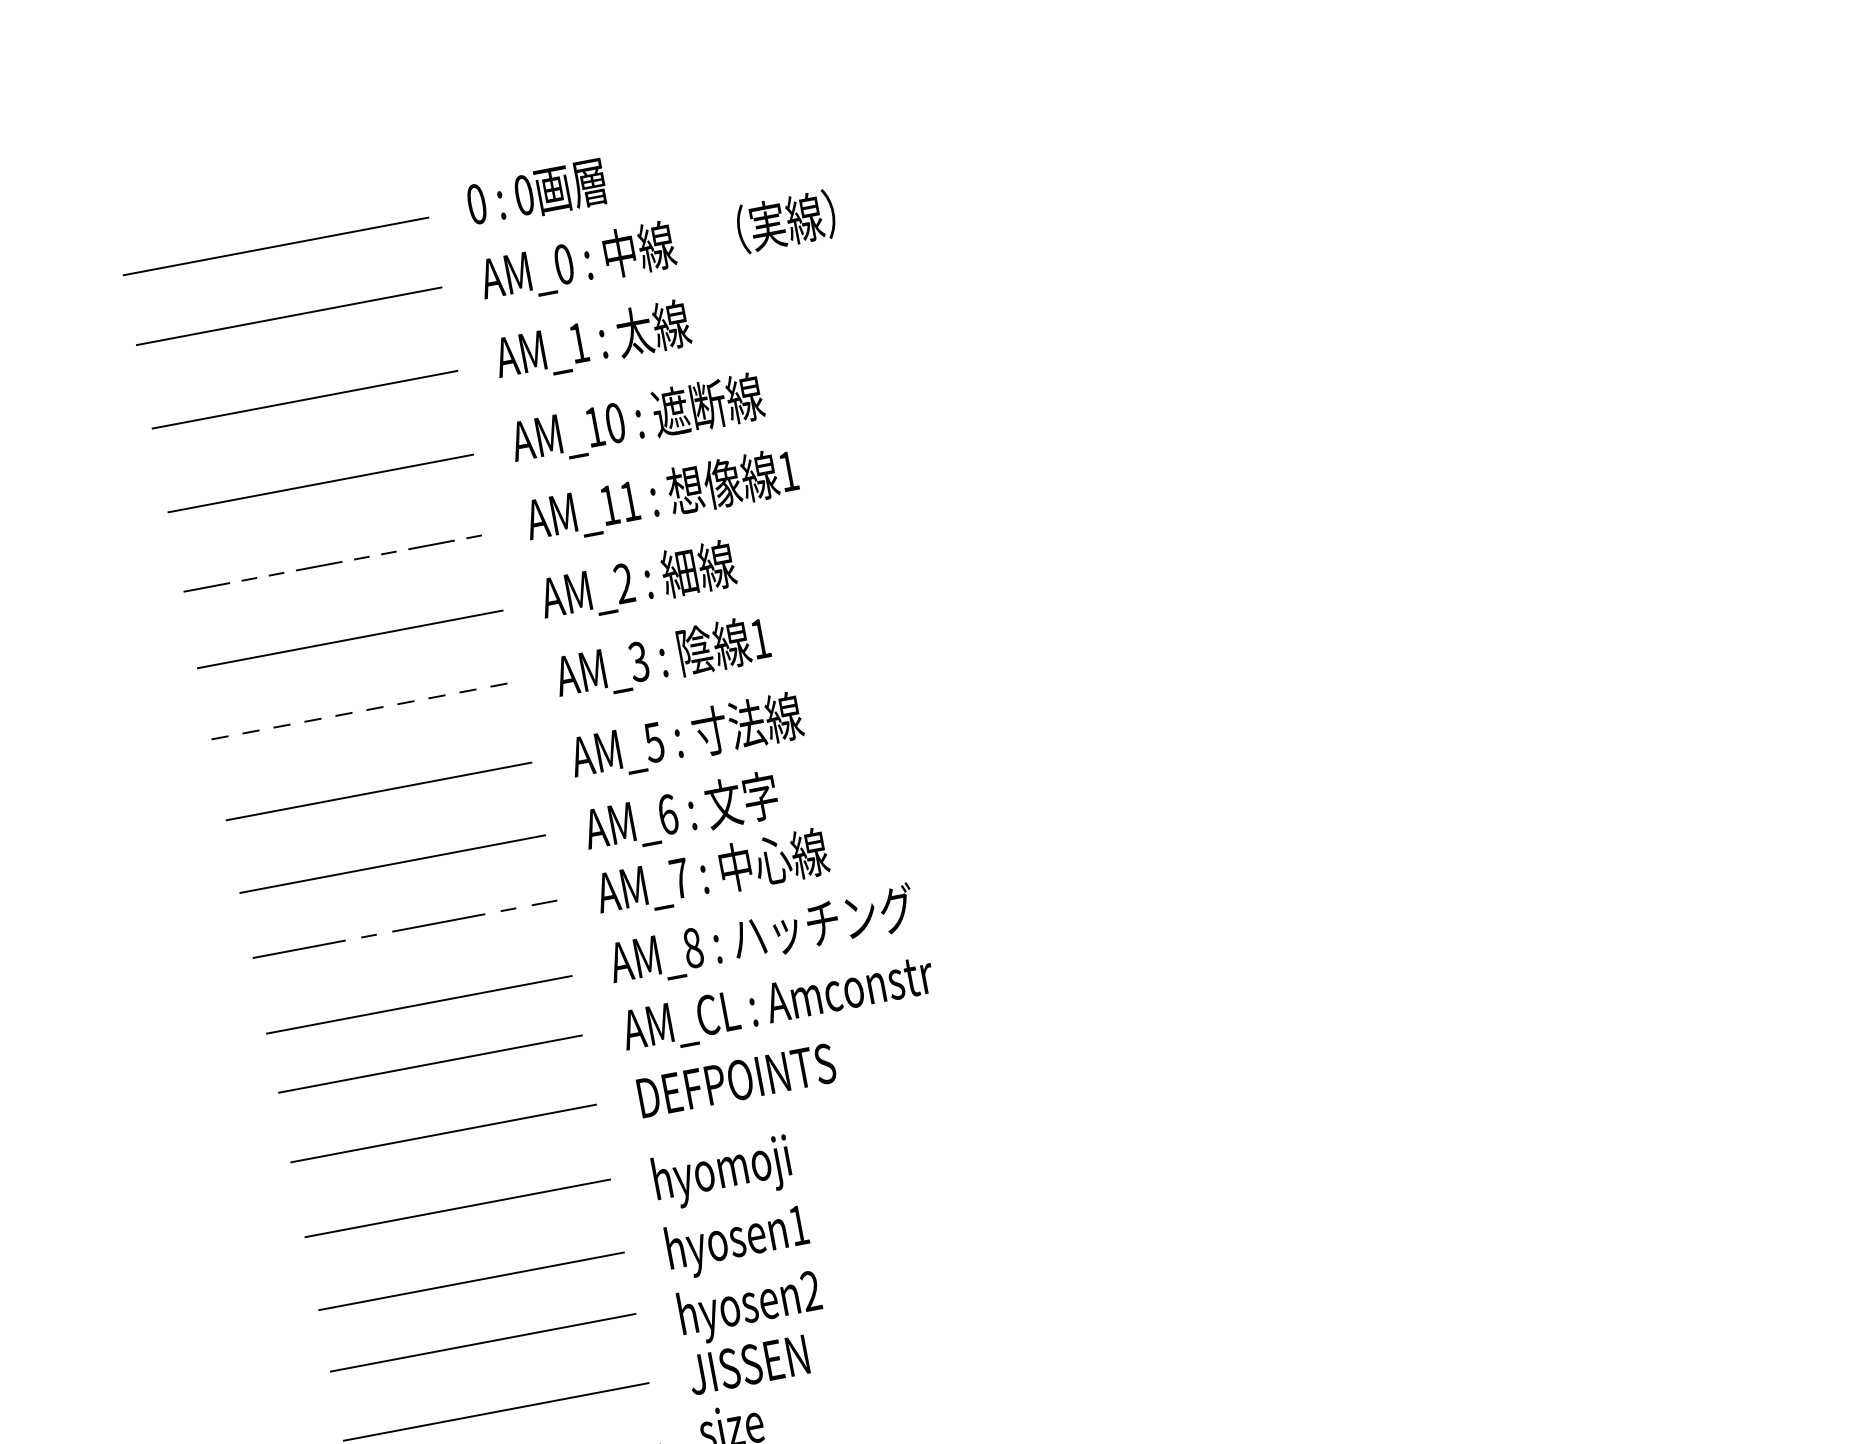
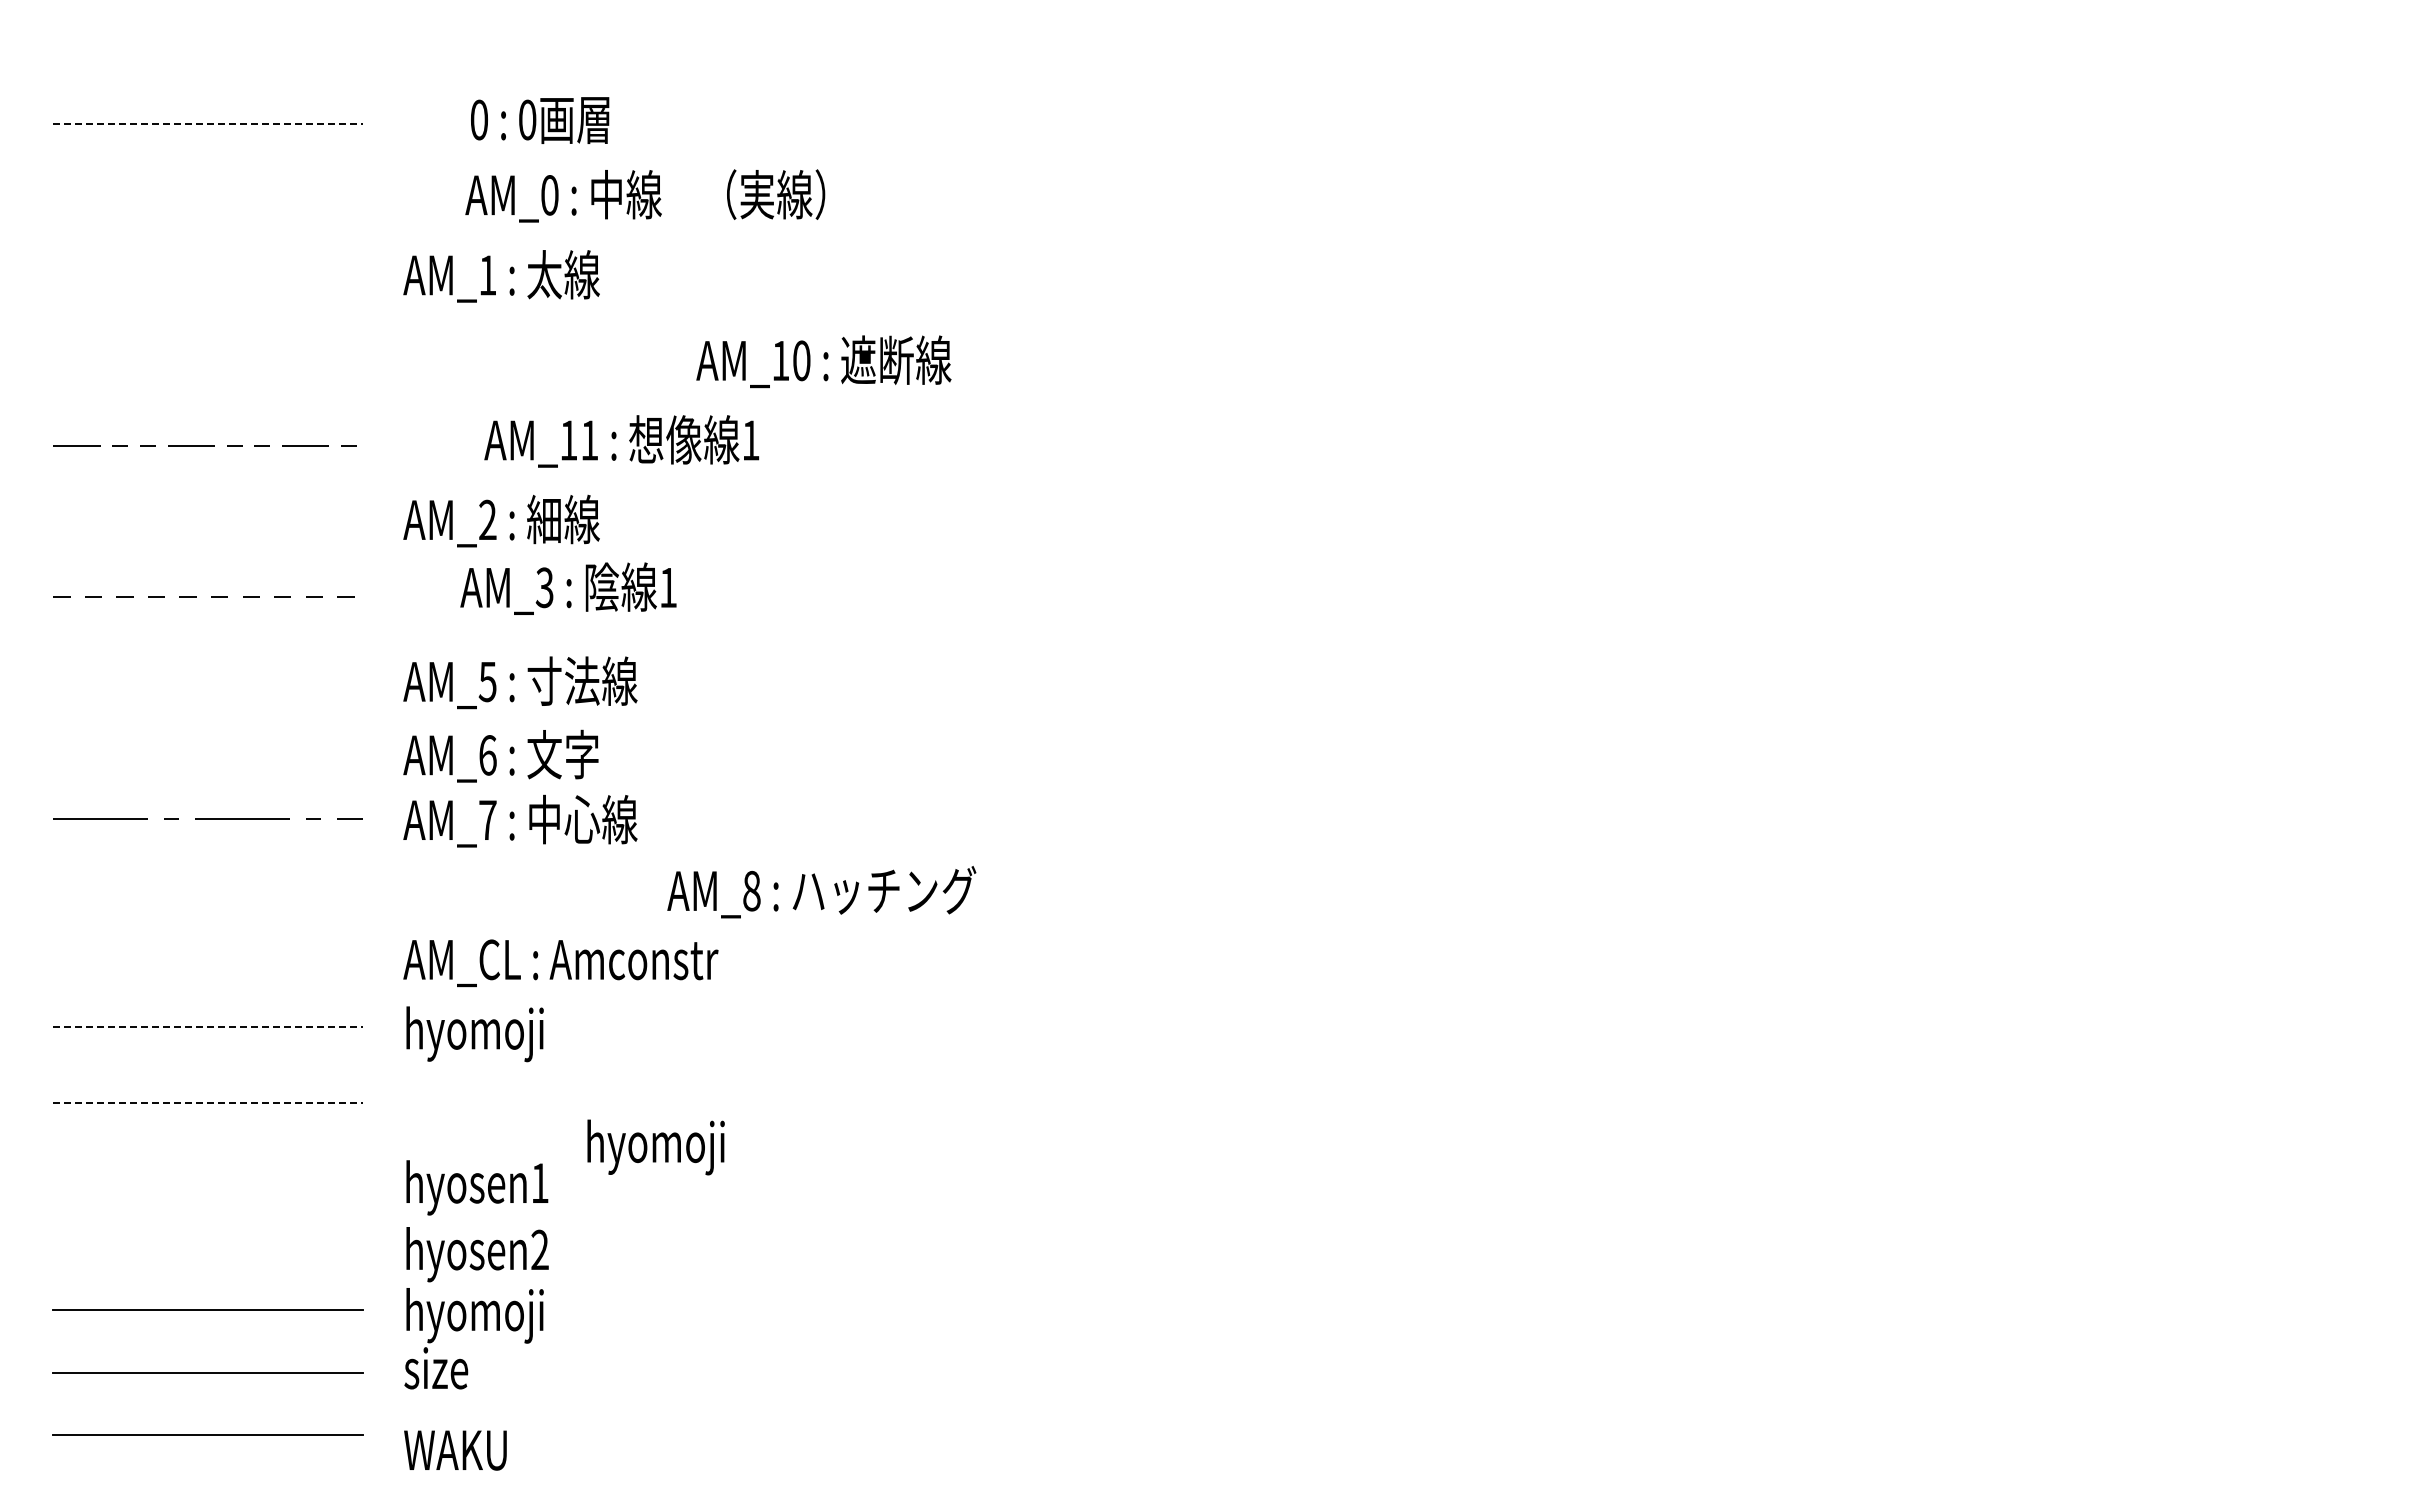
text: (536, 193) -> (540, 120), moved
line: (276, 246) -> (208, 124), solid -> dashed
text: (658, 246) -> (645, 195), moved
line: (289, 316) -> (208, 195), removed
line: (305, 399) -> (208, 280), removed
text: (636, 419) -> (823, 361), moved
line: (321, 483) -> (208, 365), removed
text: (661, 496) -> (621, 441), moved
line: (350, 639) -> (208, 524), removed
text: (662, 658) -> (568, 588), moved
line: (379, 791) -> (208, 678), removed
line: (392, 863) -> (208, 752), removed
text: (761, 936) -> (821, 892), moved
line: (419, 1005) -> (208, 896), removed
line: (430, 1064) -> (208, 956), removed
text: (737, 1085) -> (505, 1034), DEFPOINTS -> hyomoji
line: (443, 1132) -> (208, 1026), solid -> dashed
text: (722, 1173) -> (655, 1147), moved
line: (458, 1208) -> (208, 1103), solid -> dashed
line: (471, 1281) -> (208, 1177), removed
line: (483, 1342) -> (208, 1239), removed
text: (757, 1367) -> (473, 1315), JISSEN -> hyomoji

